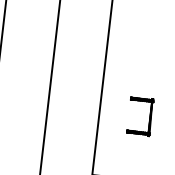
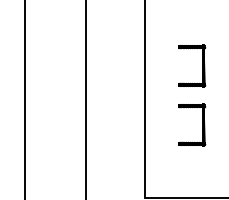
part: (155, 65) -> (202, 65), added

